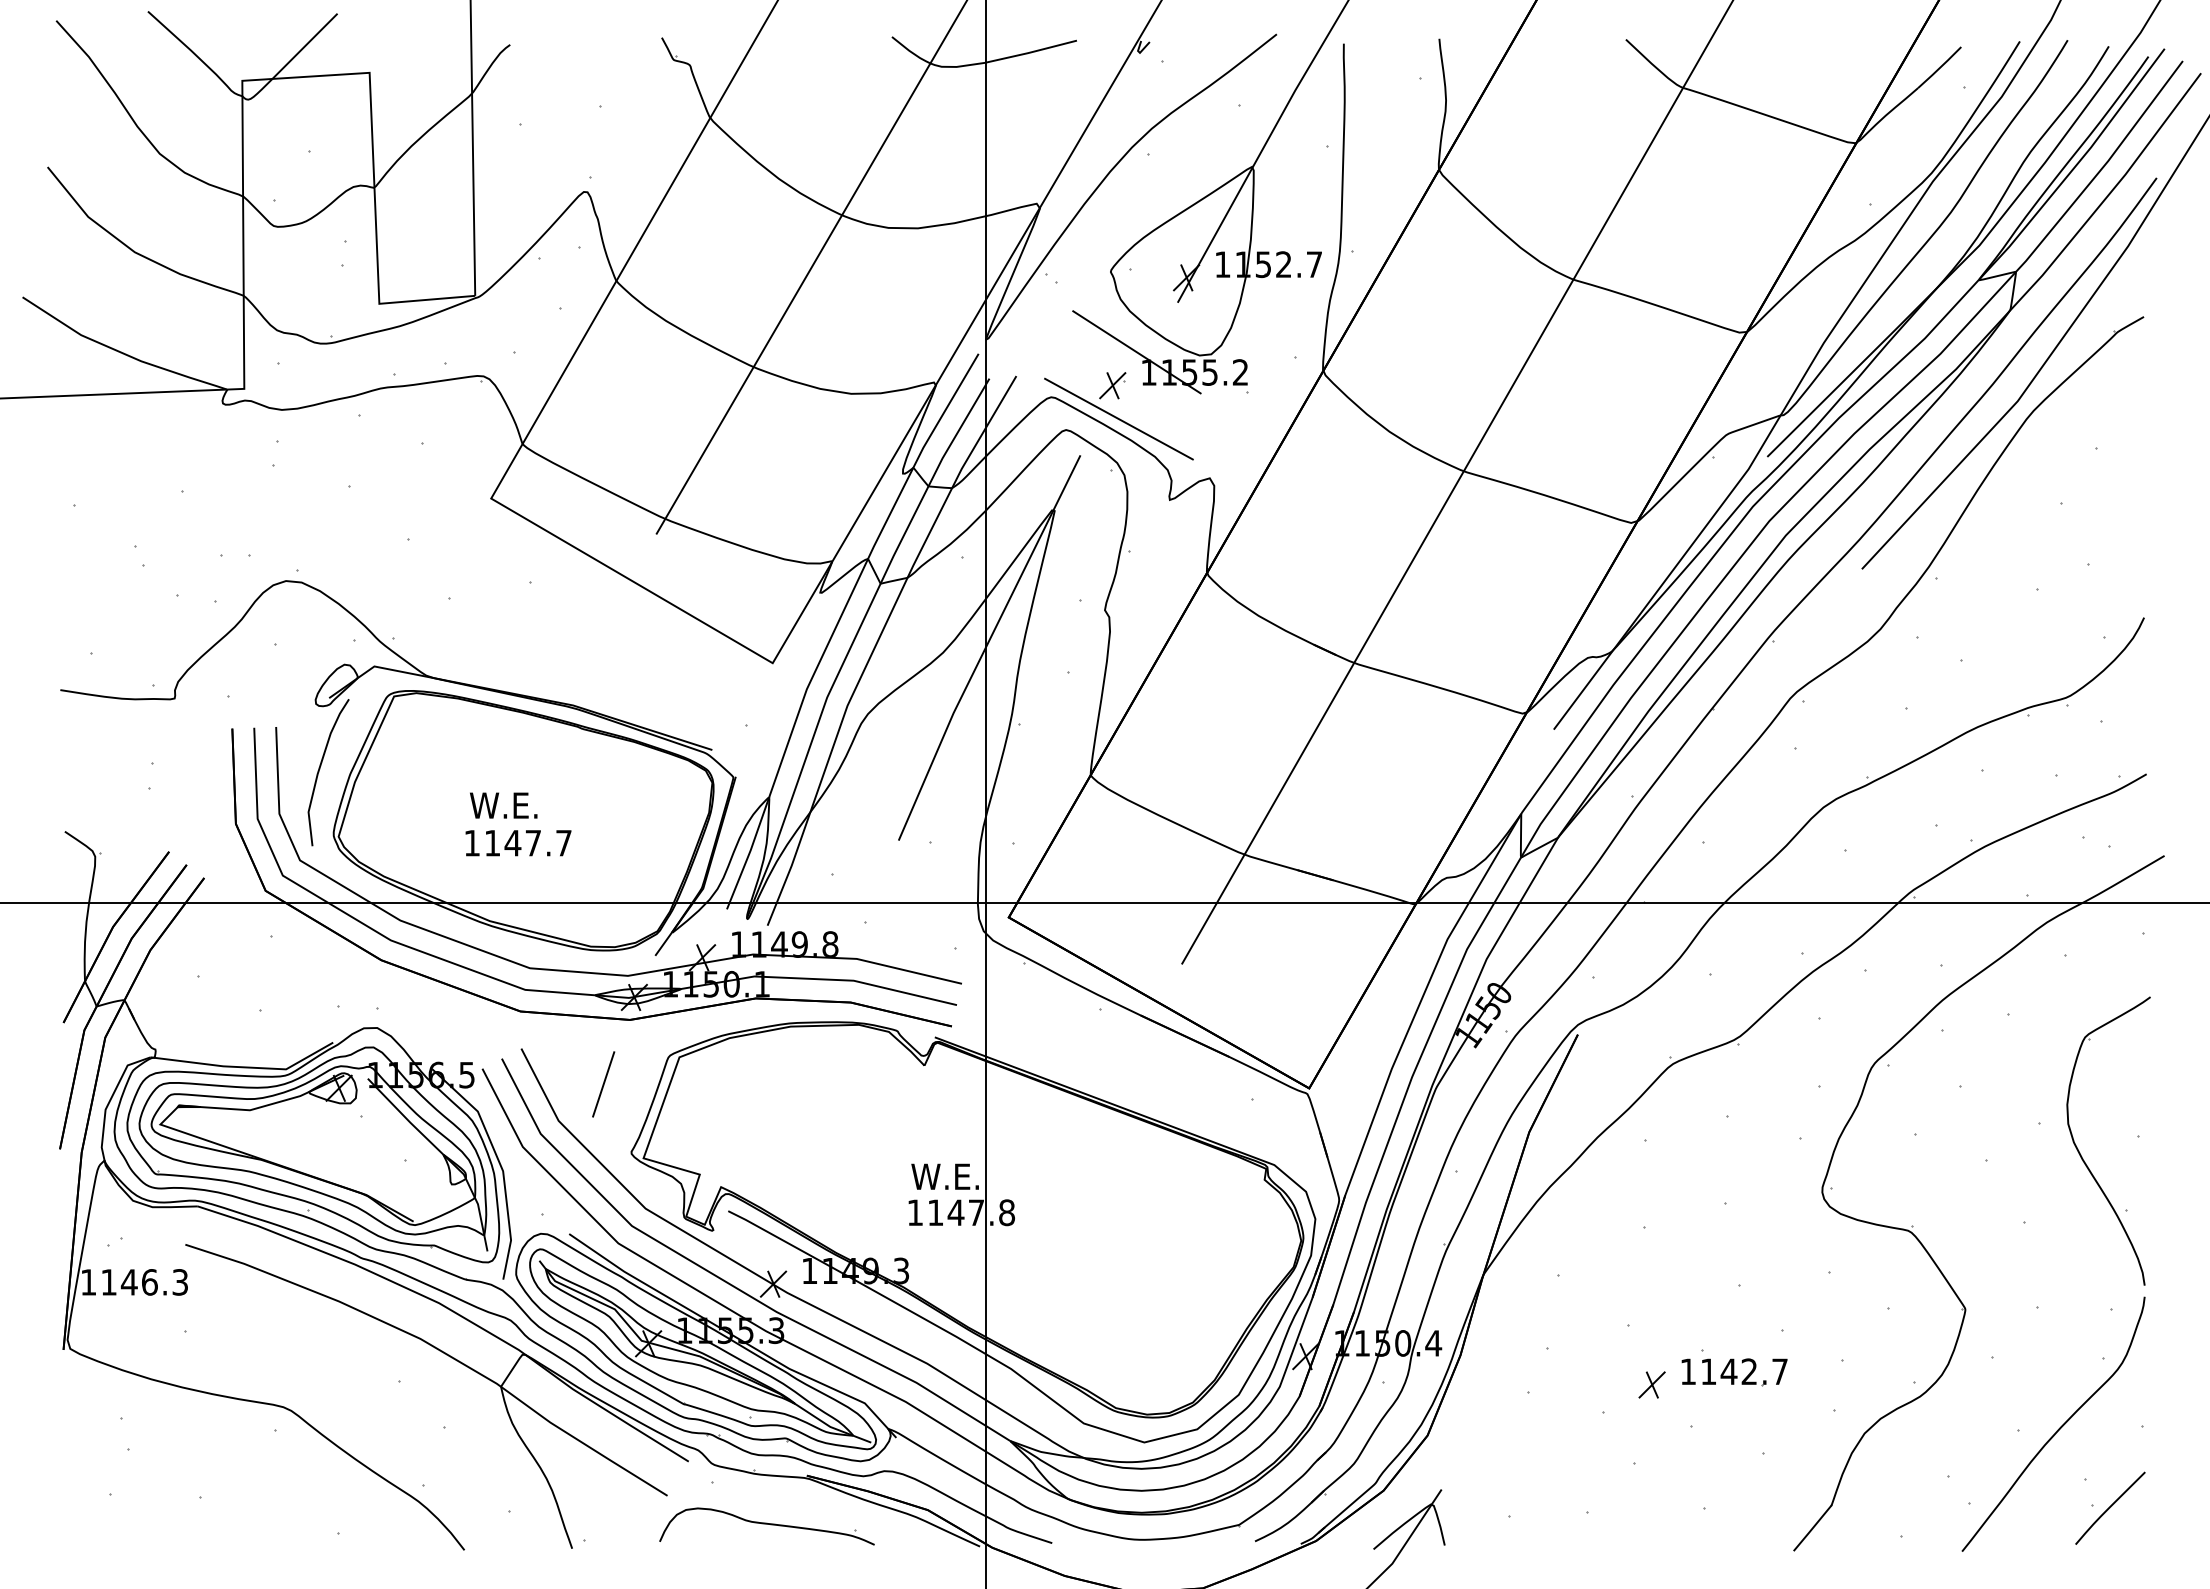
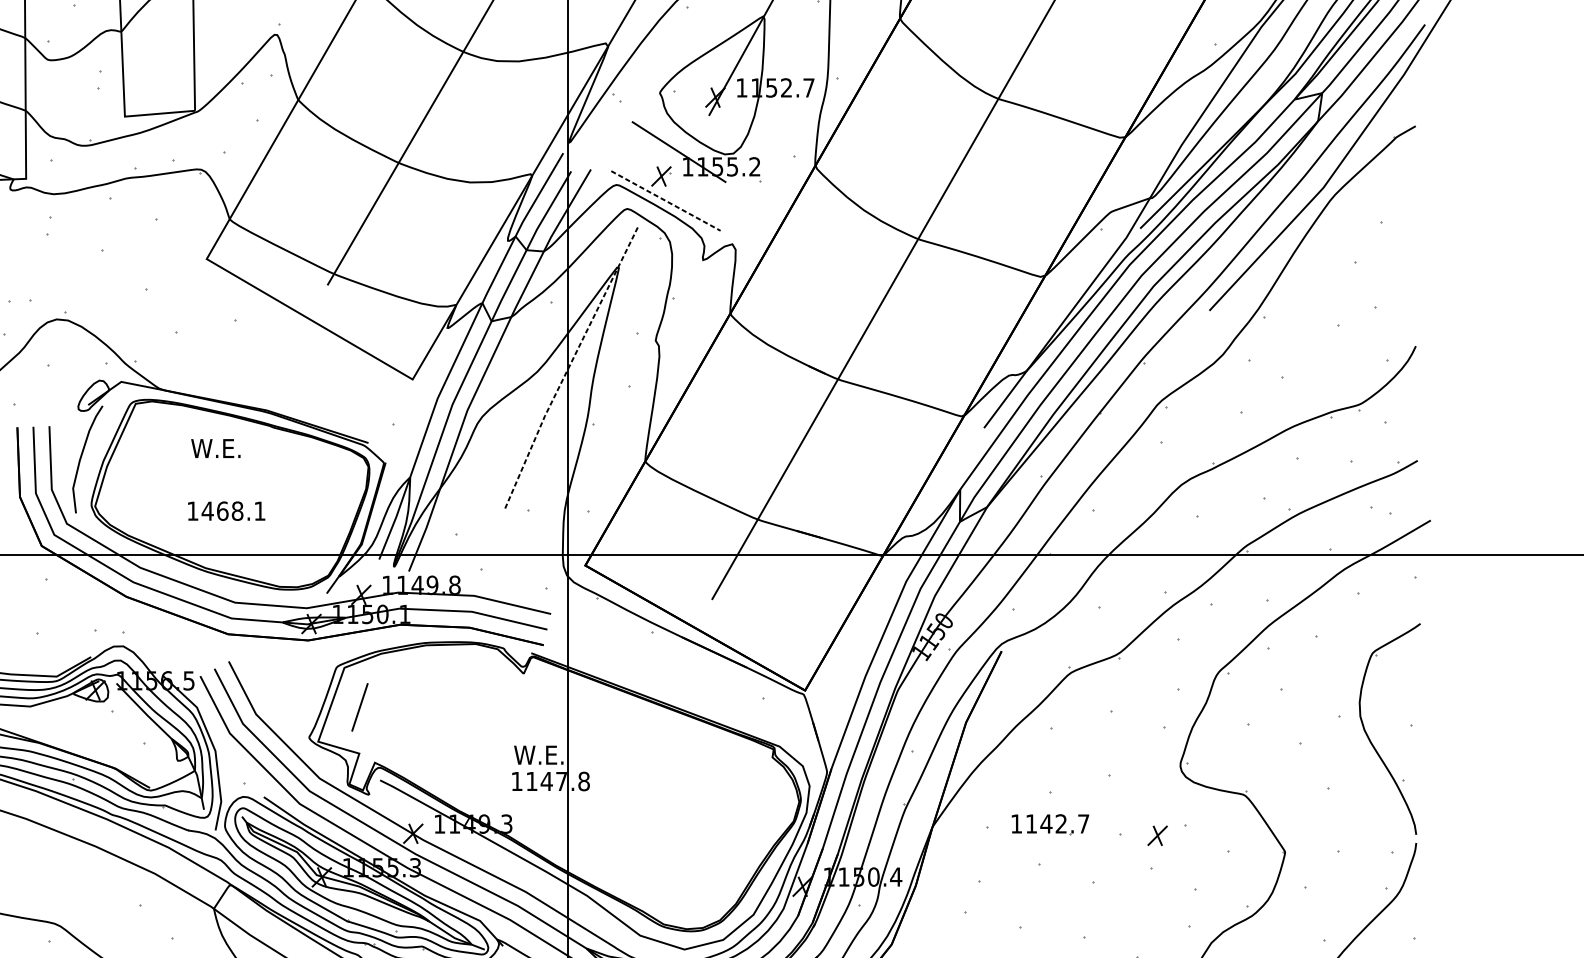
line: (1119, 419) -> (666, 201), solid -> dashed
line: (986, 646) -> (569, 367), solid -> dashed
text: (503, 805) -> (215, 448), moved
text: (527, 842) -> (233, 510), 1147.7 -> 1468.1
line: (603, 1084) -> (359, 707), moved
part: (1734, 1372) -> (1050, 824), moved
part: (1651, 1384) -> (1157, 835), moved

